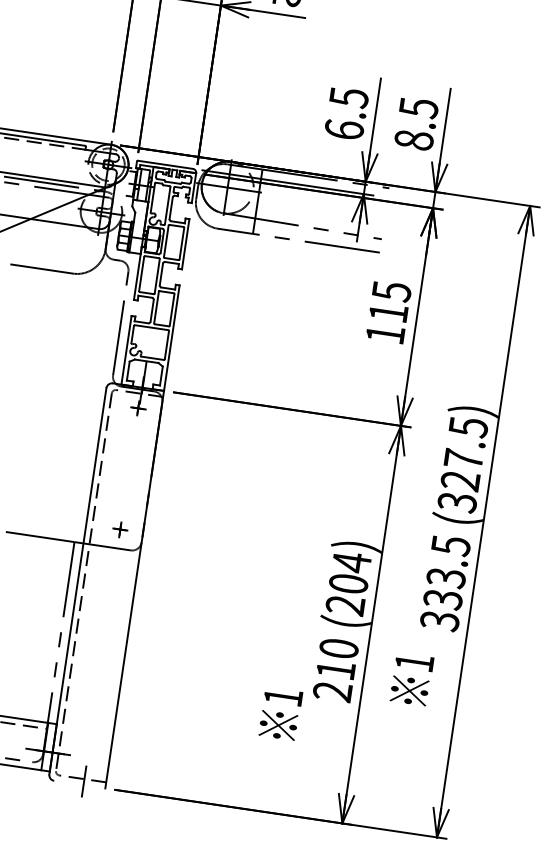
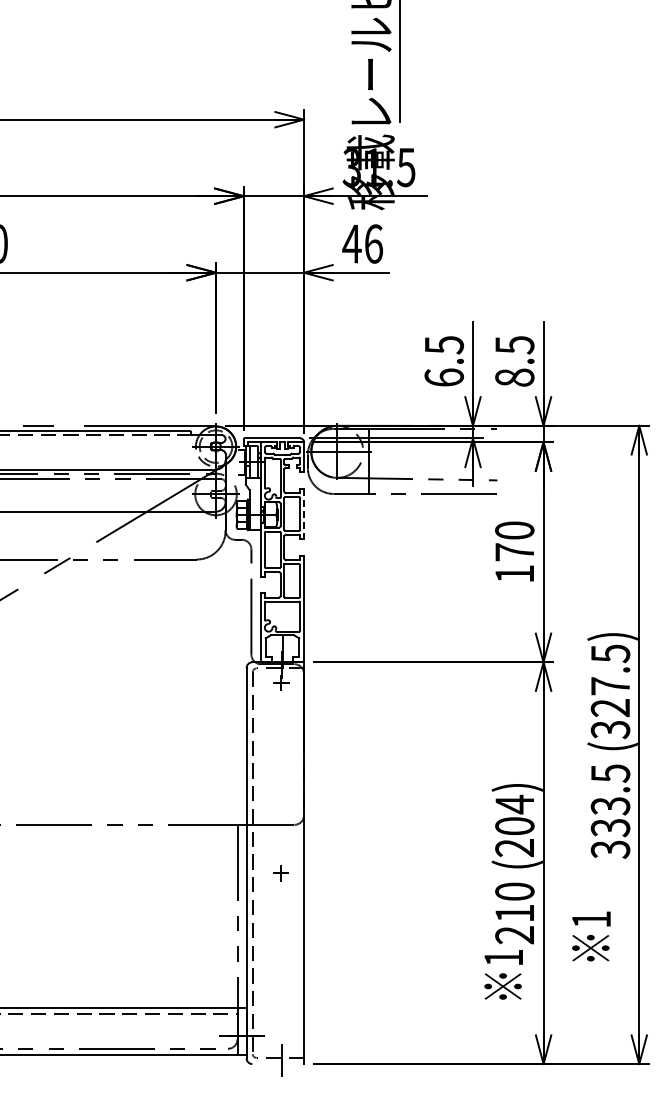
line: (186, 244) -> (304, 514), solid -> dashed
text: (389, 302) -> (514, 541), 115 -> 170
part: (119, 530) -> (280, 873), moved
text: (411, 679) -> (591, 936), moved
text: (280, 713) -> (503, 974), moved

